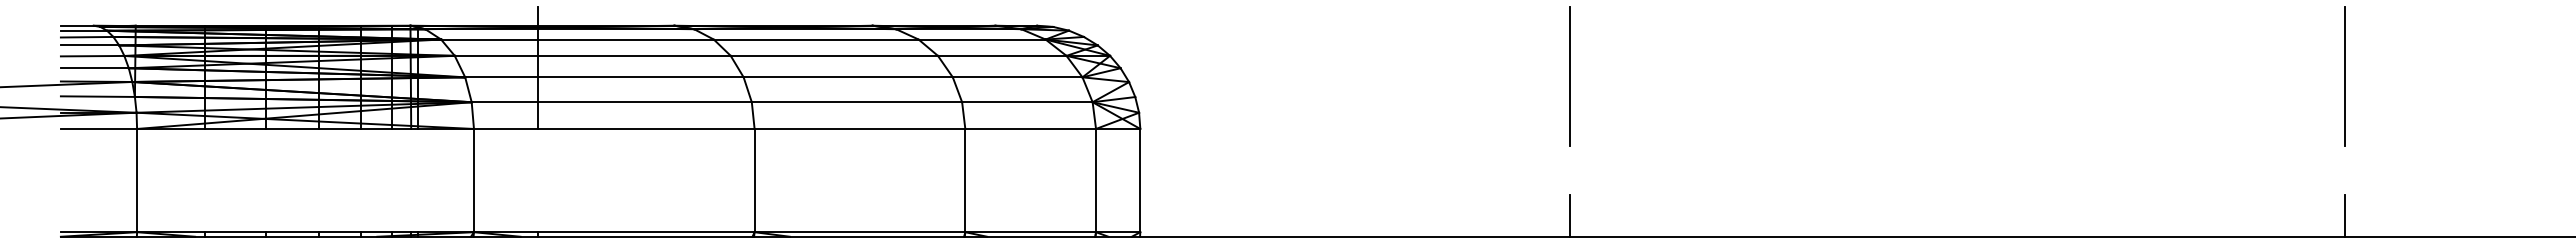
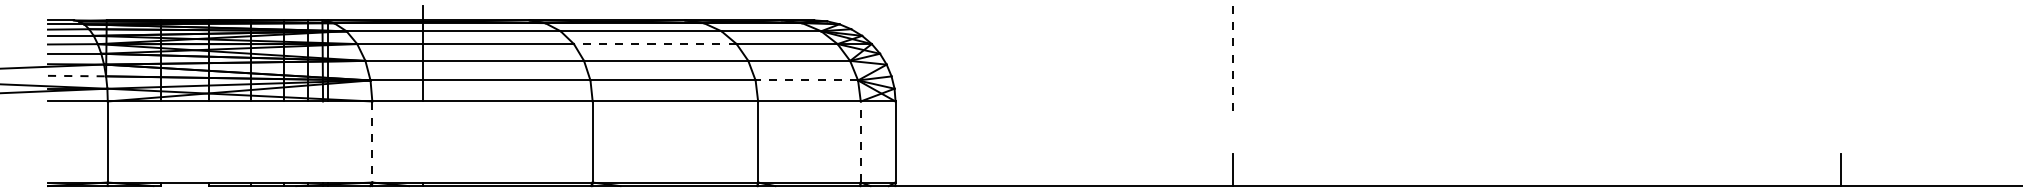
line: (834, 55) -> (655, 43), solid -> dashed
line: (2344, 76) -> (1841, 60), removed
line: (1570, 77) -> (1233, 61), solid -> dashed
line: (98, 96) -> (77, 75), solid -> dashed
line: (1026, 102) -> (806, 80), solid -> dashed
line: (473, 180) -> (371, 141), solid -> dashed
line: (1096, 180) -> (861, 141), solid -> dashed
line: (235, 236) -> (185, 185), removed

